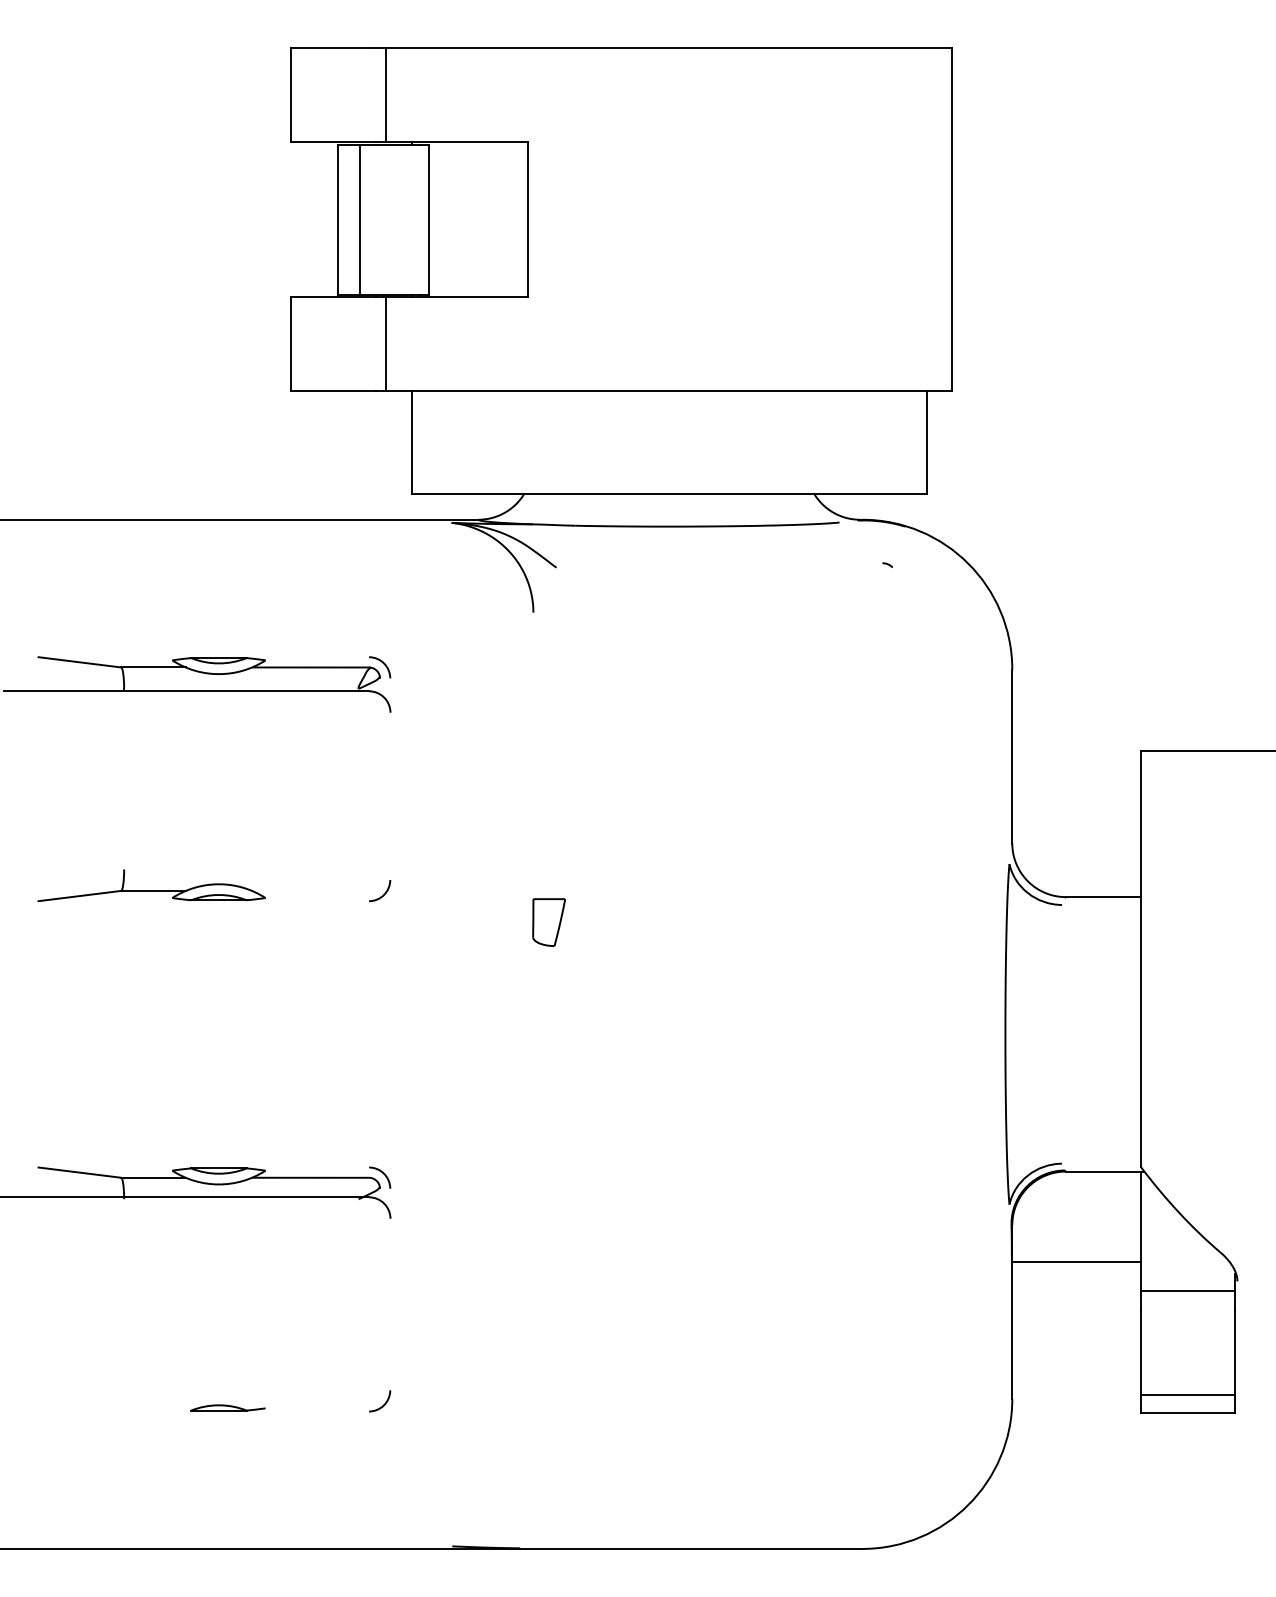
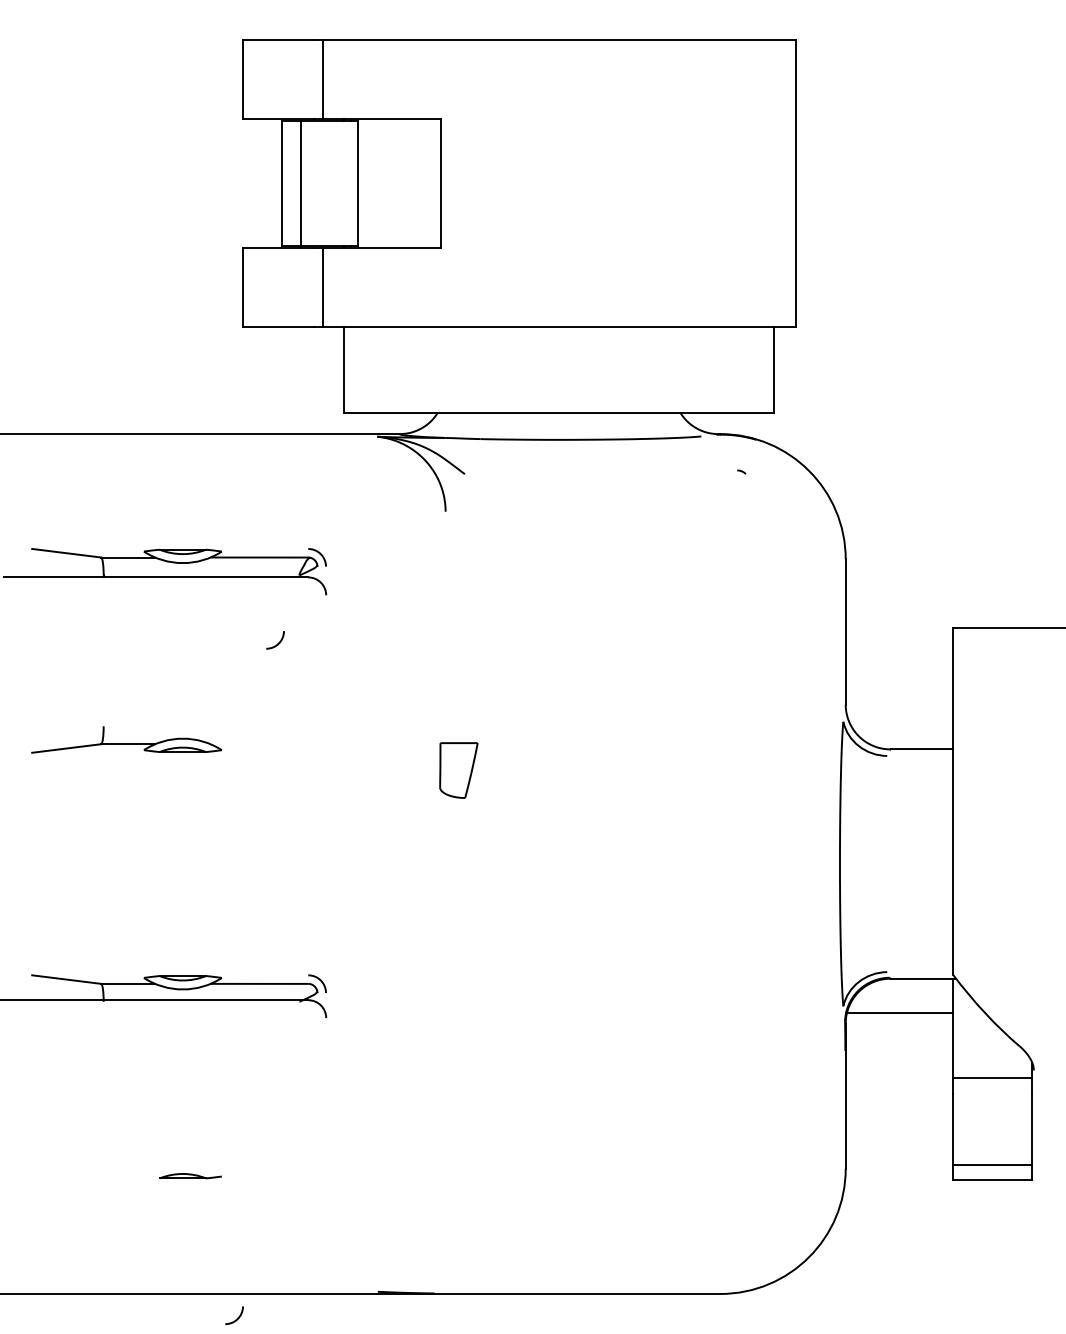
arc: (383, 893) -> (278, 642), moved
part: (548, 922) -> (458, 770), size x1.4
line: (1076, 1261) -> (899, 1012), moved
arc: (383, 1403) -> (237, 1317), moved

